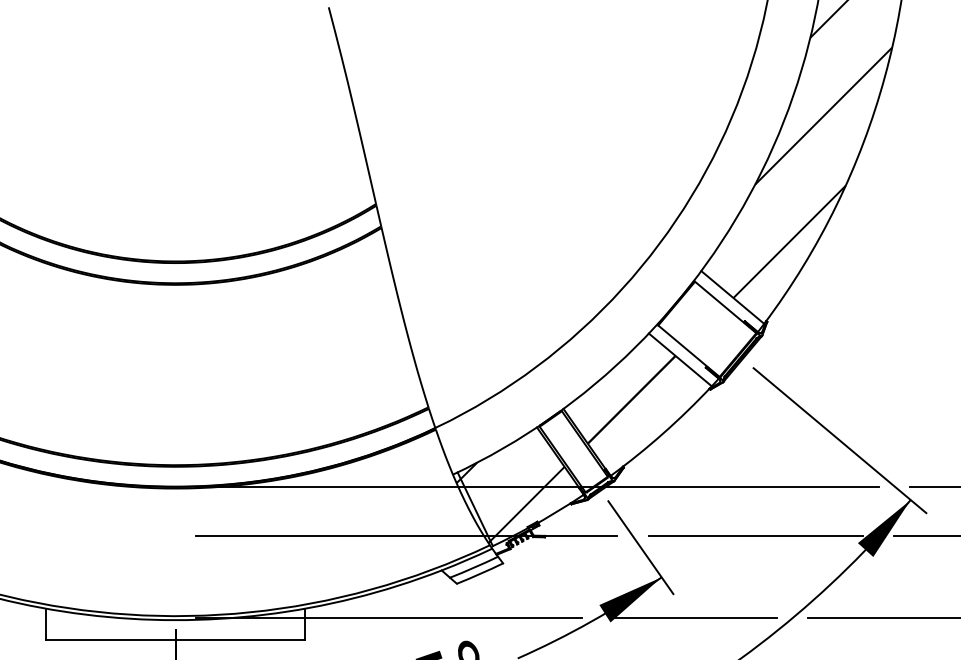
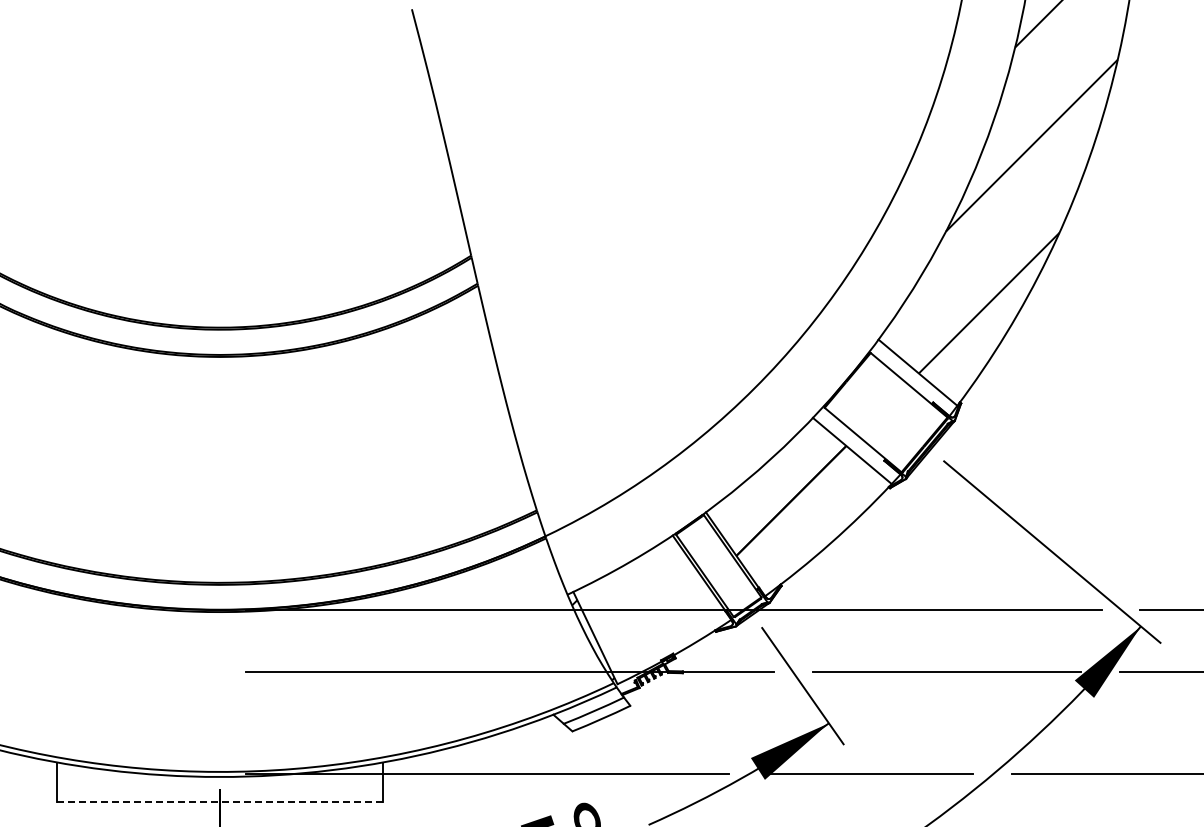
hatch: (512, 501) -> (642, 628), removed
line: (175, 640) -> (220, 802), solid -> dashed

